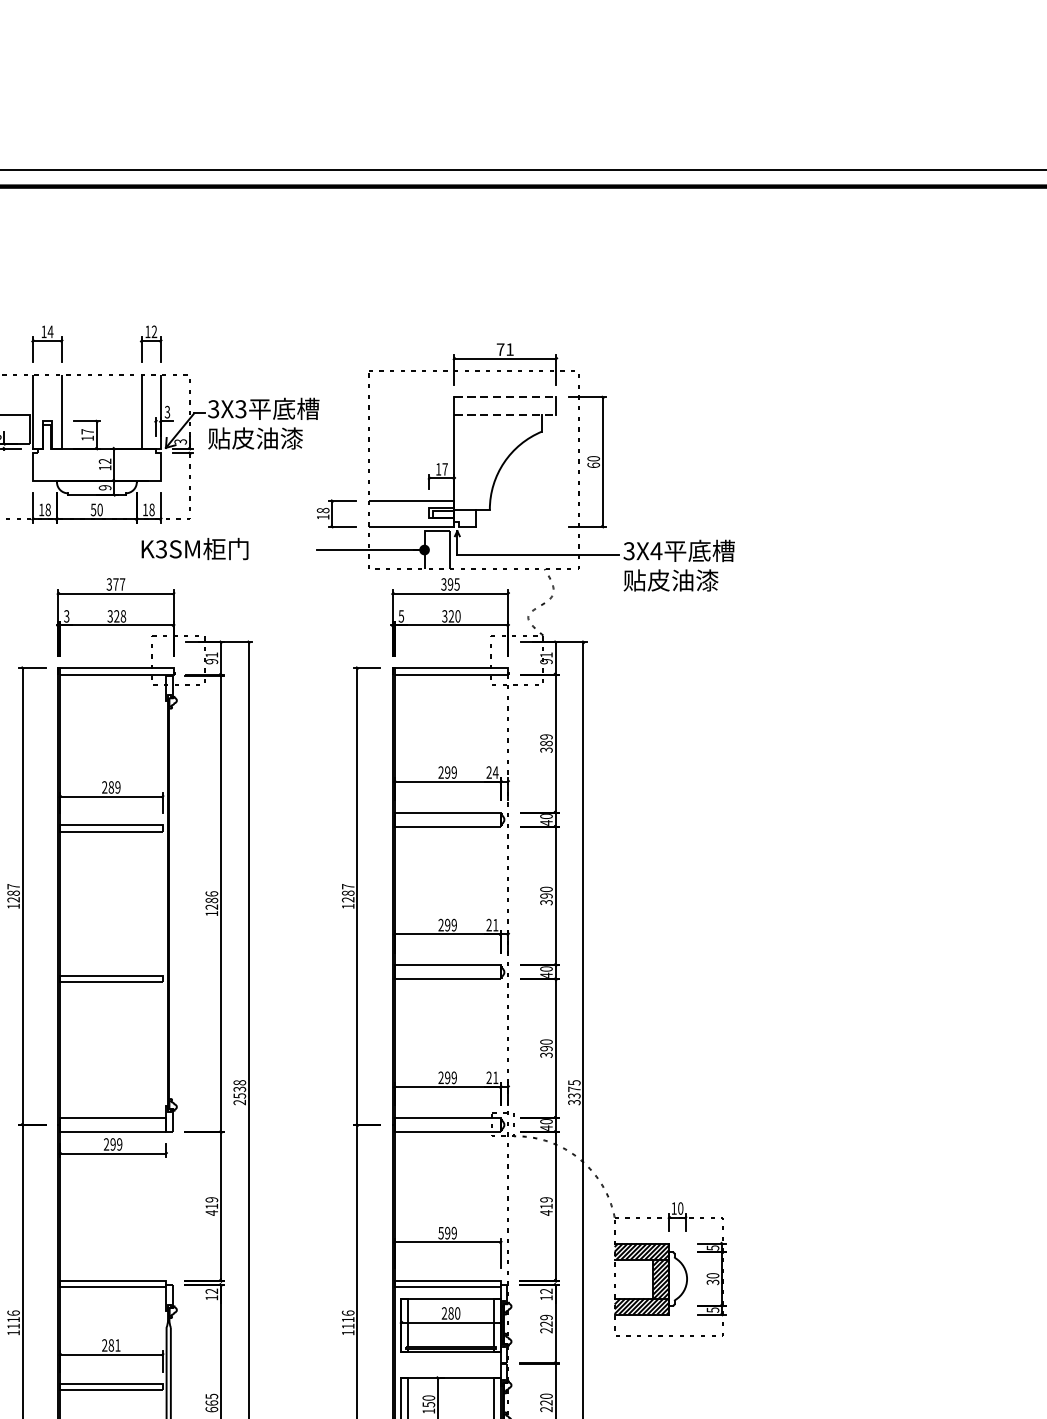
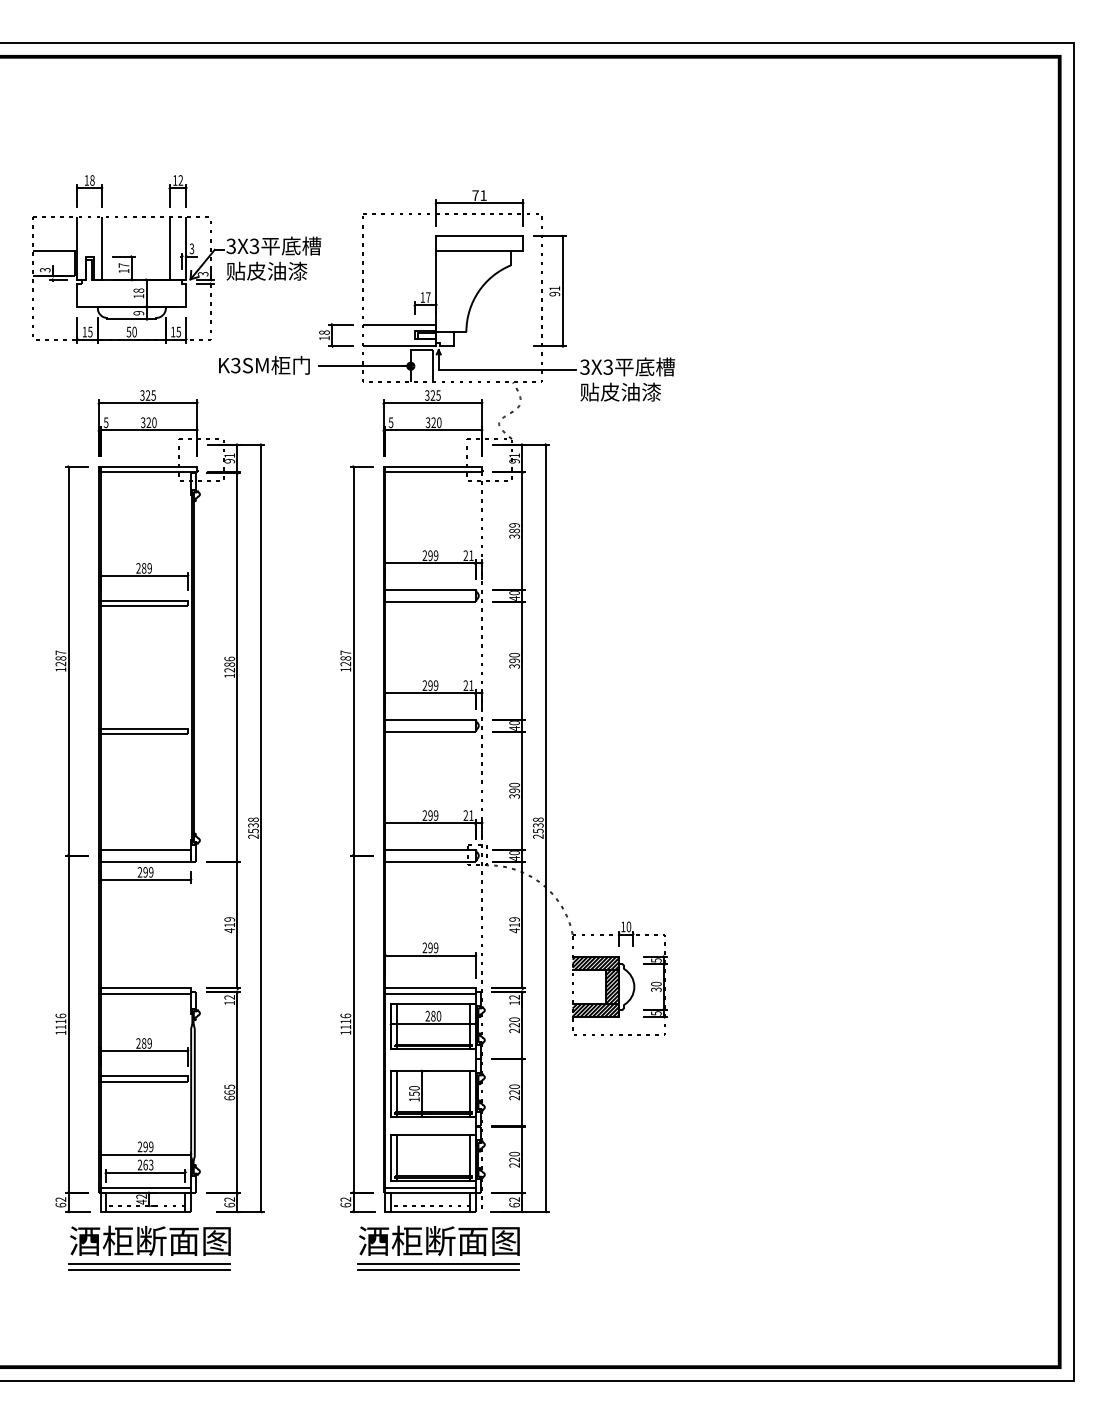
text: (49, 331) -> (91, 180), 14 -> 18
line: (506, 397) -> (480, 236), dashed -> solid
line: (506, 414) -> (480, 250), dashed -> solid
text: (104, 461) -> (138, 290), 12 -> 18
text: (593, 462) -> (554, 291), 60 -> 91
text: (48, 509) -> (90, 331), 18 -> 15
text: (151, 509) -> (178, 331), 18 -> 15
text: (195, 547) -> (264, 364), moved
text: (656, 550) -> (608, 366), 3X4 -> 3X3
text: (118, 584) -> (150, 395), 377 -> 325
text: (450, 584) -> (432, 395), 395 -> 325
text: (67, 616) -> (106, 422), 3 -> 5
text: (123, 616) -> (154, 422), 328 -> 320
text: (494, 772) -> (470, 555), 24 -> 21
text: (574, 1091) -> (538, 827), 3375 -> 2538
text: (440, 1232) -> (424, 947), 599 -> 299
text: (546, 1317) -> (514, 1019), 229 -> 220
text: (117, 1345) -> (149, 1043), 281 -> 289

